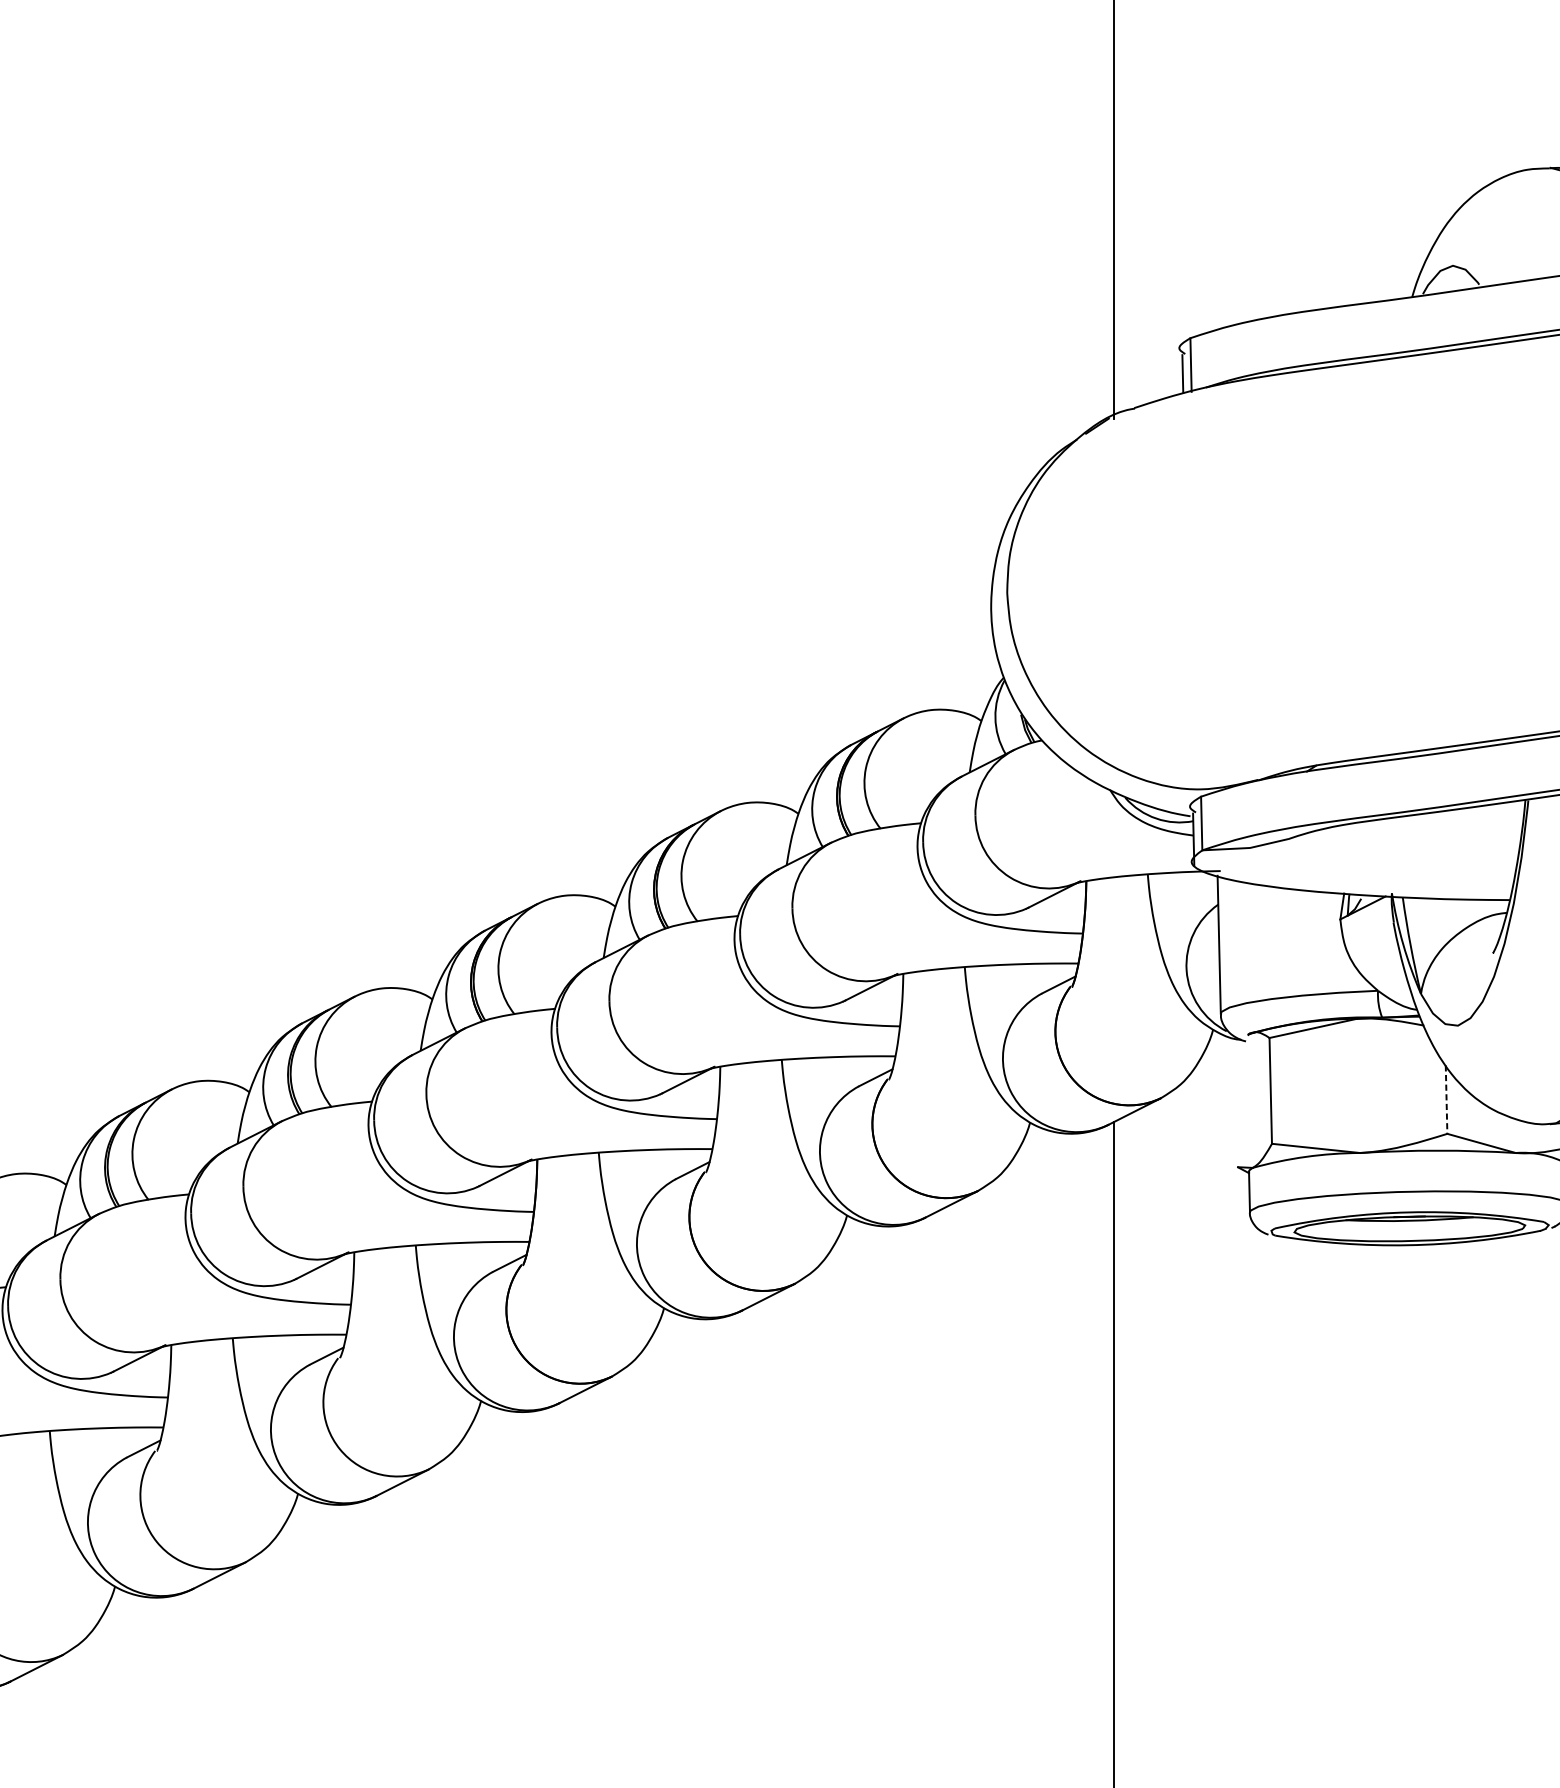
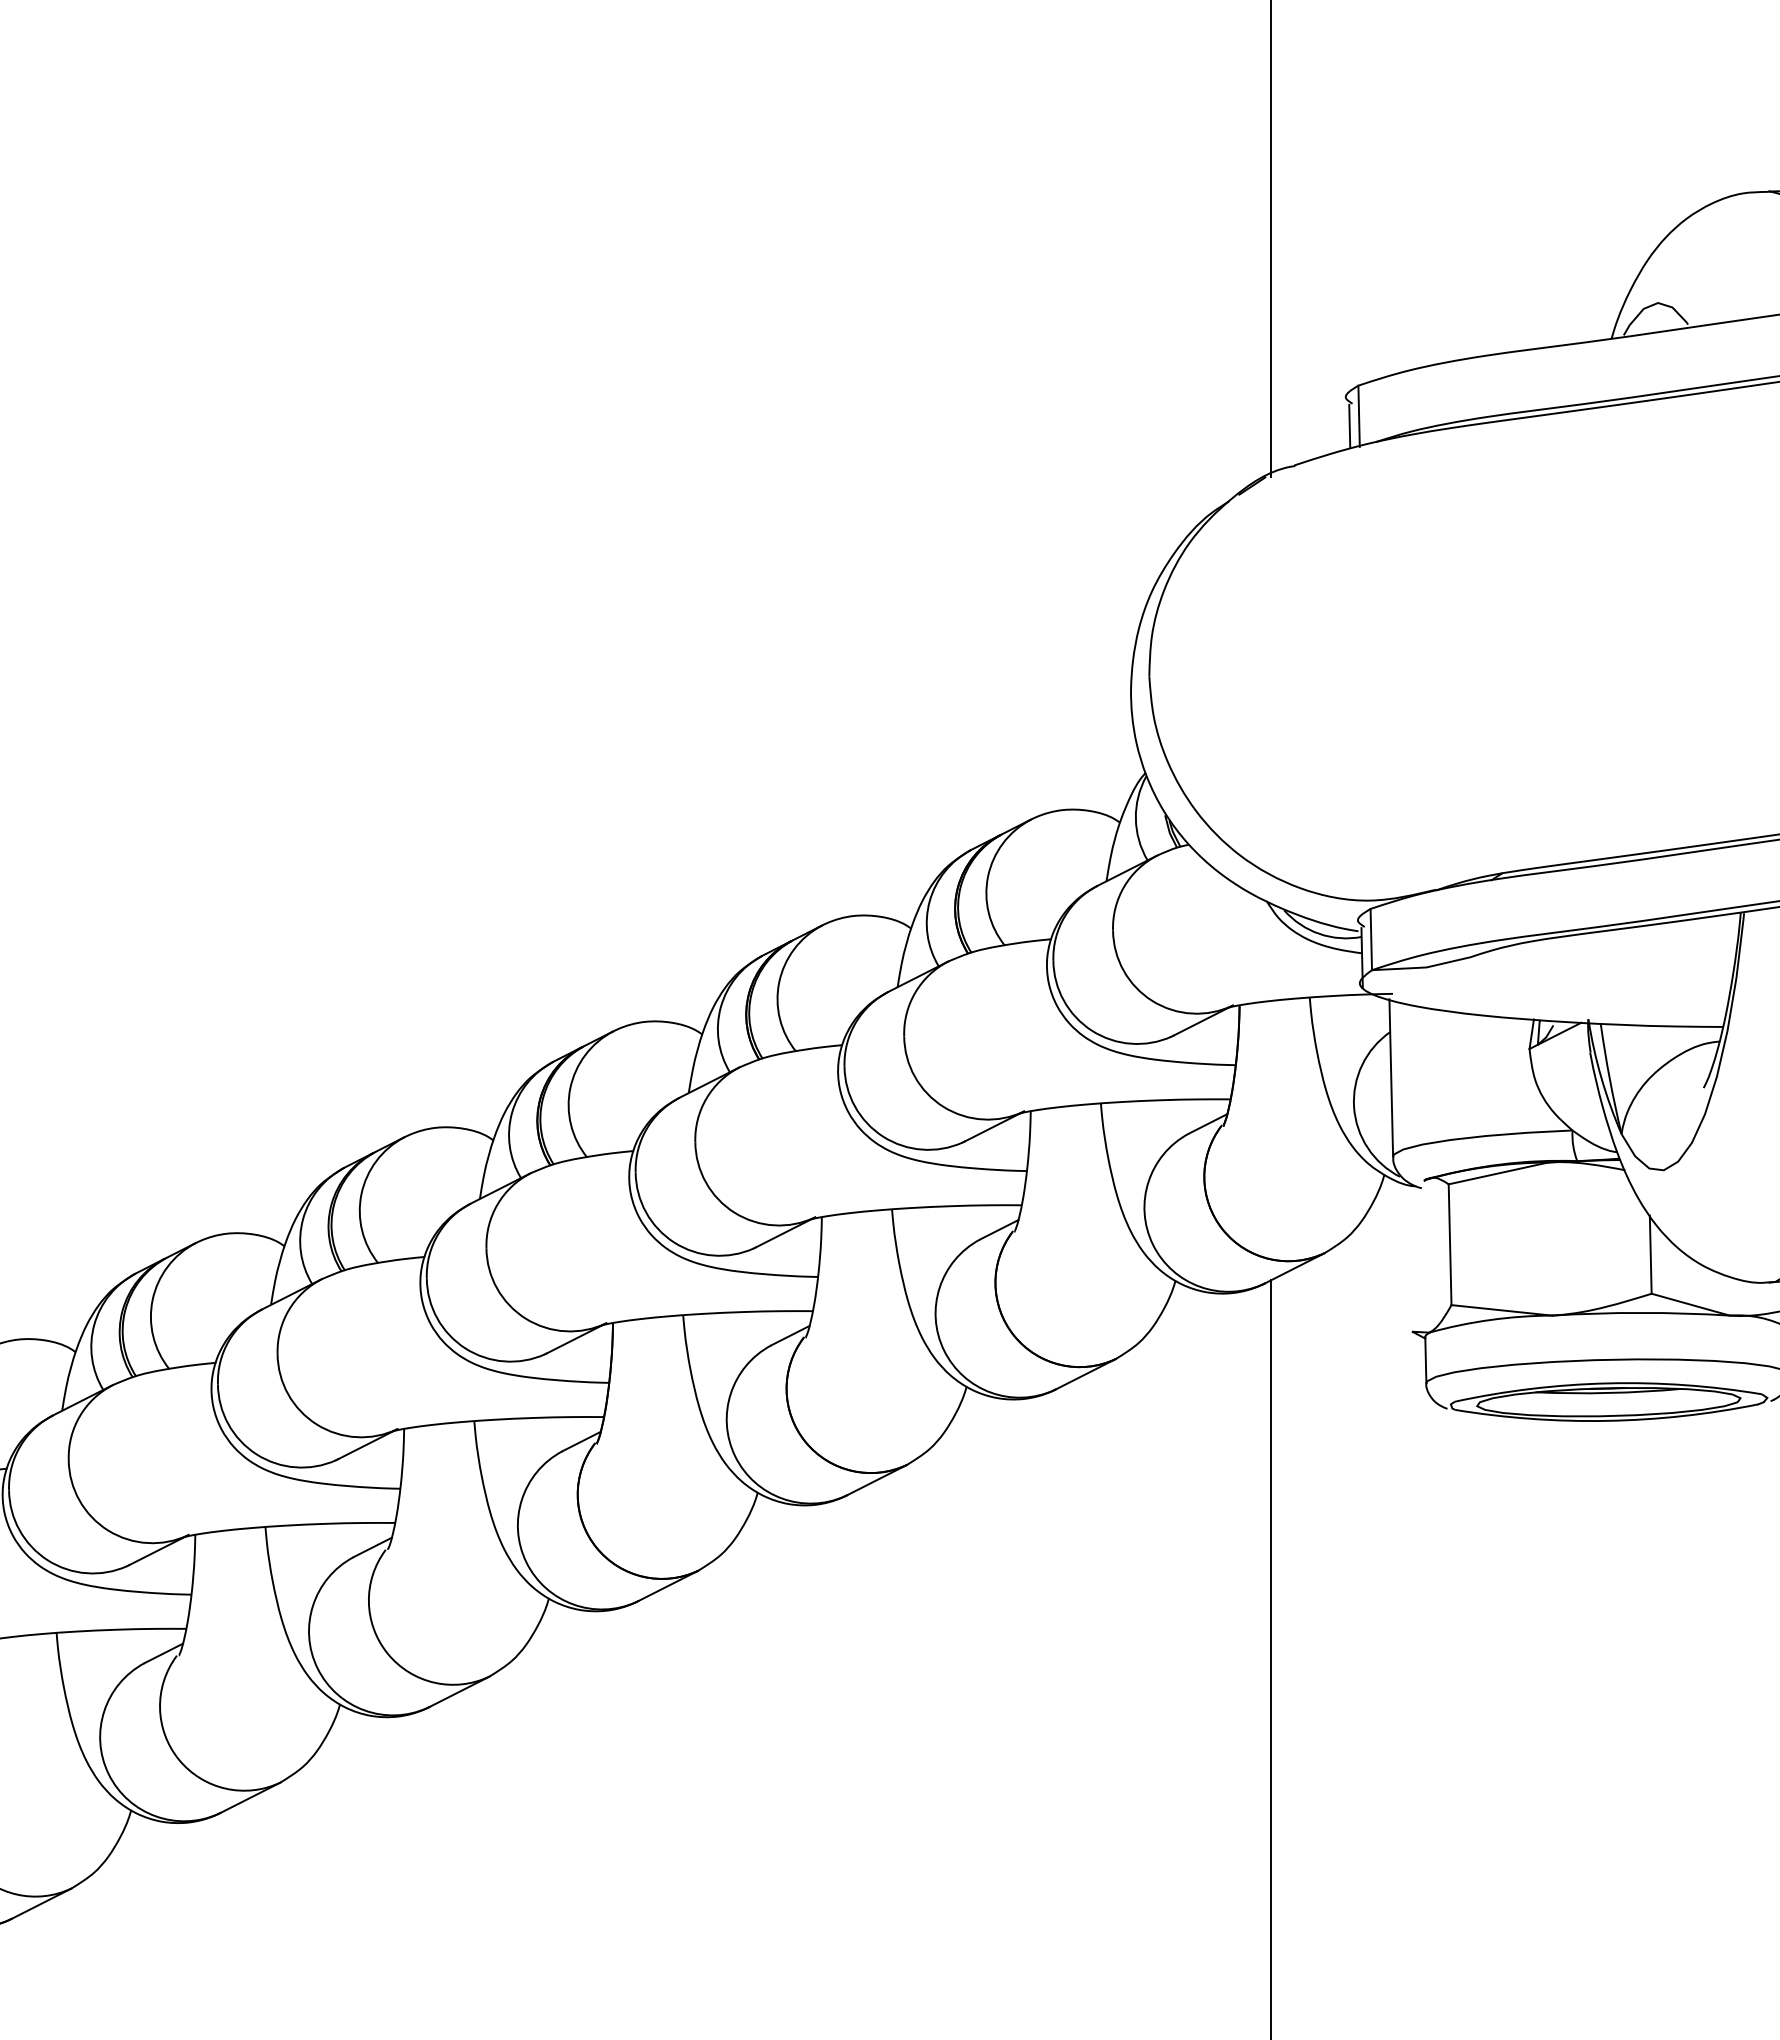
line: (1446, 1100) -> (1650, 1255), dashed -> solid

